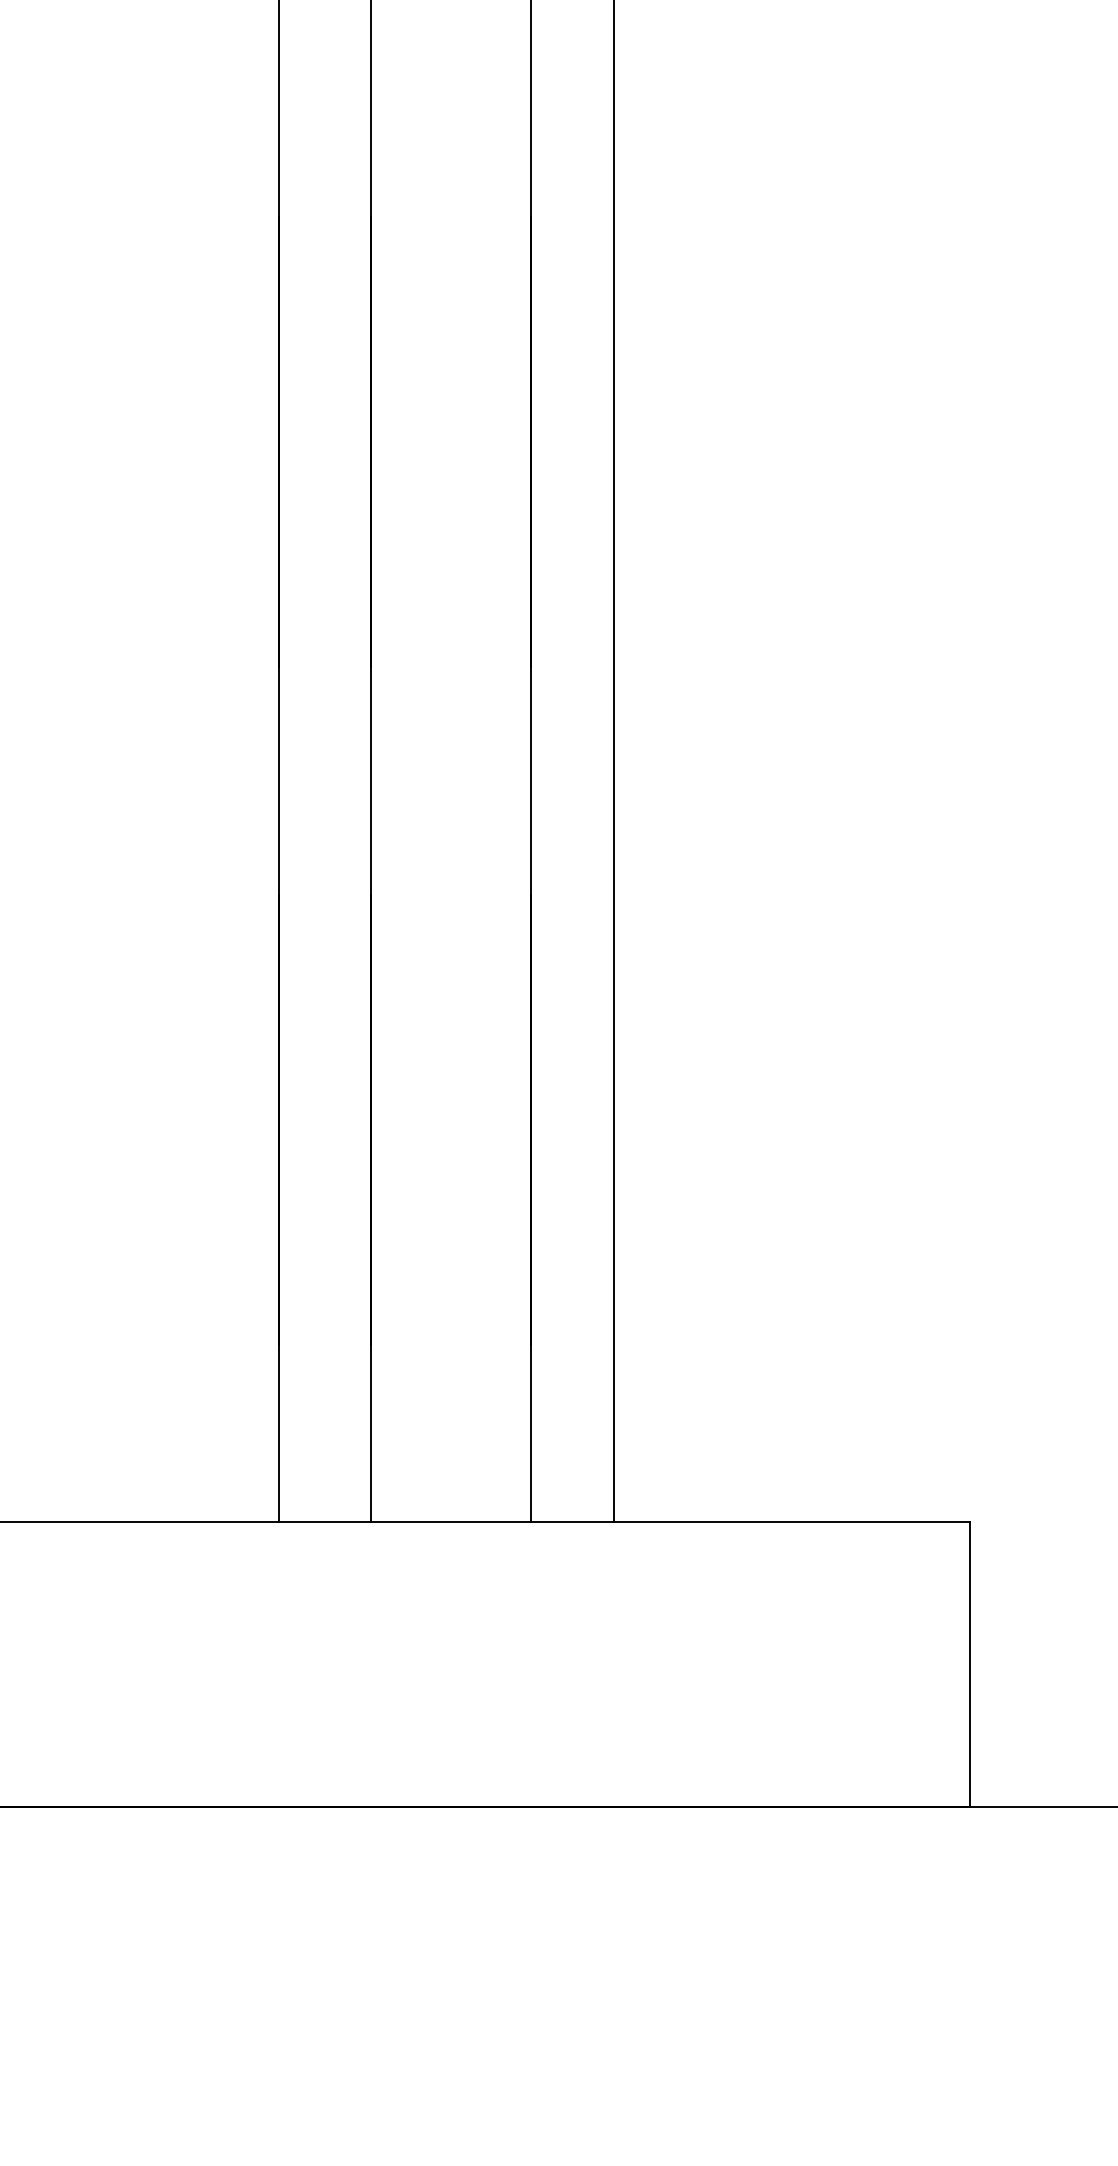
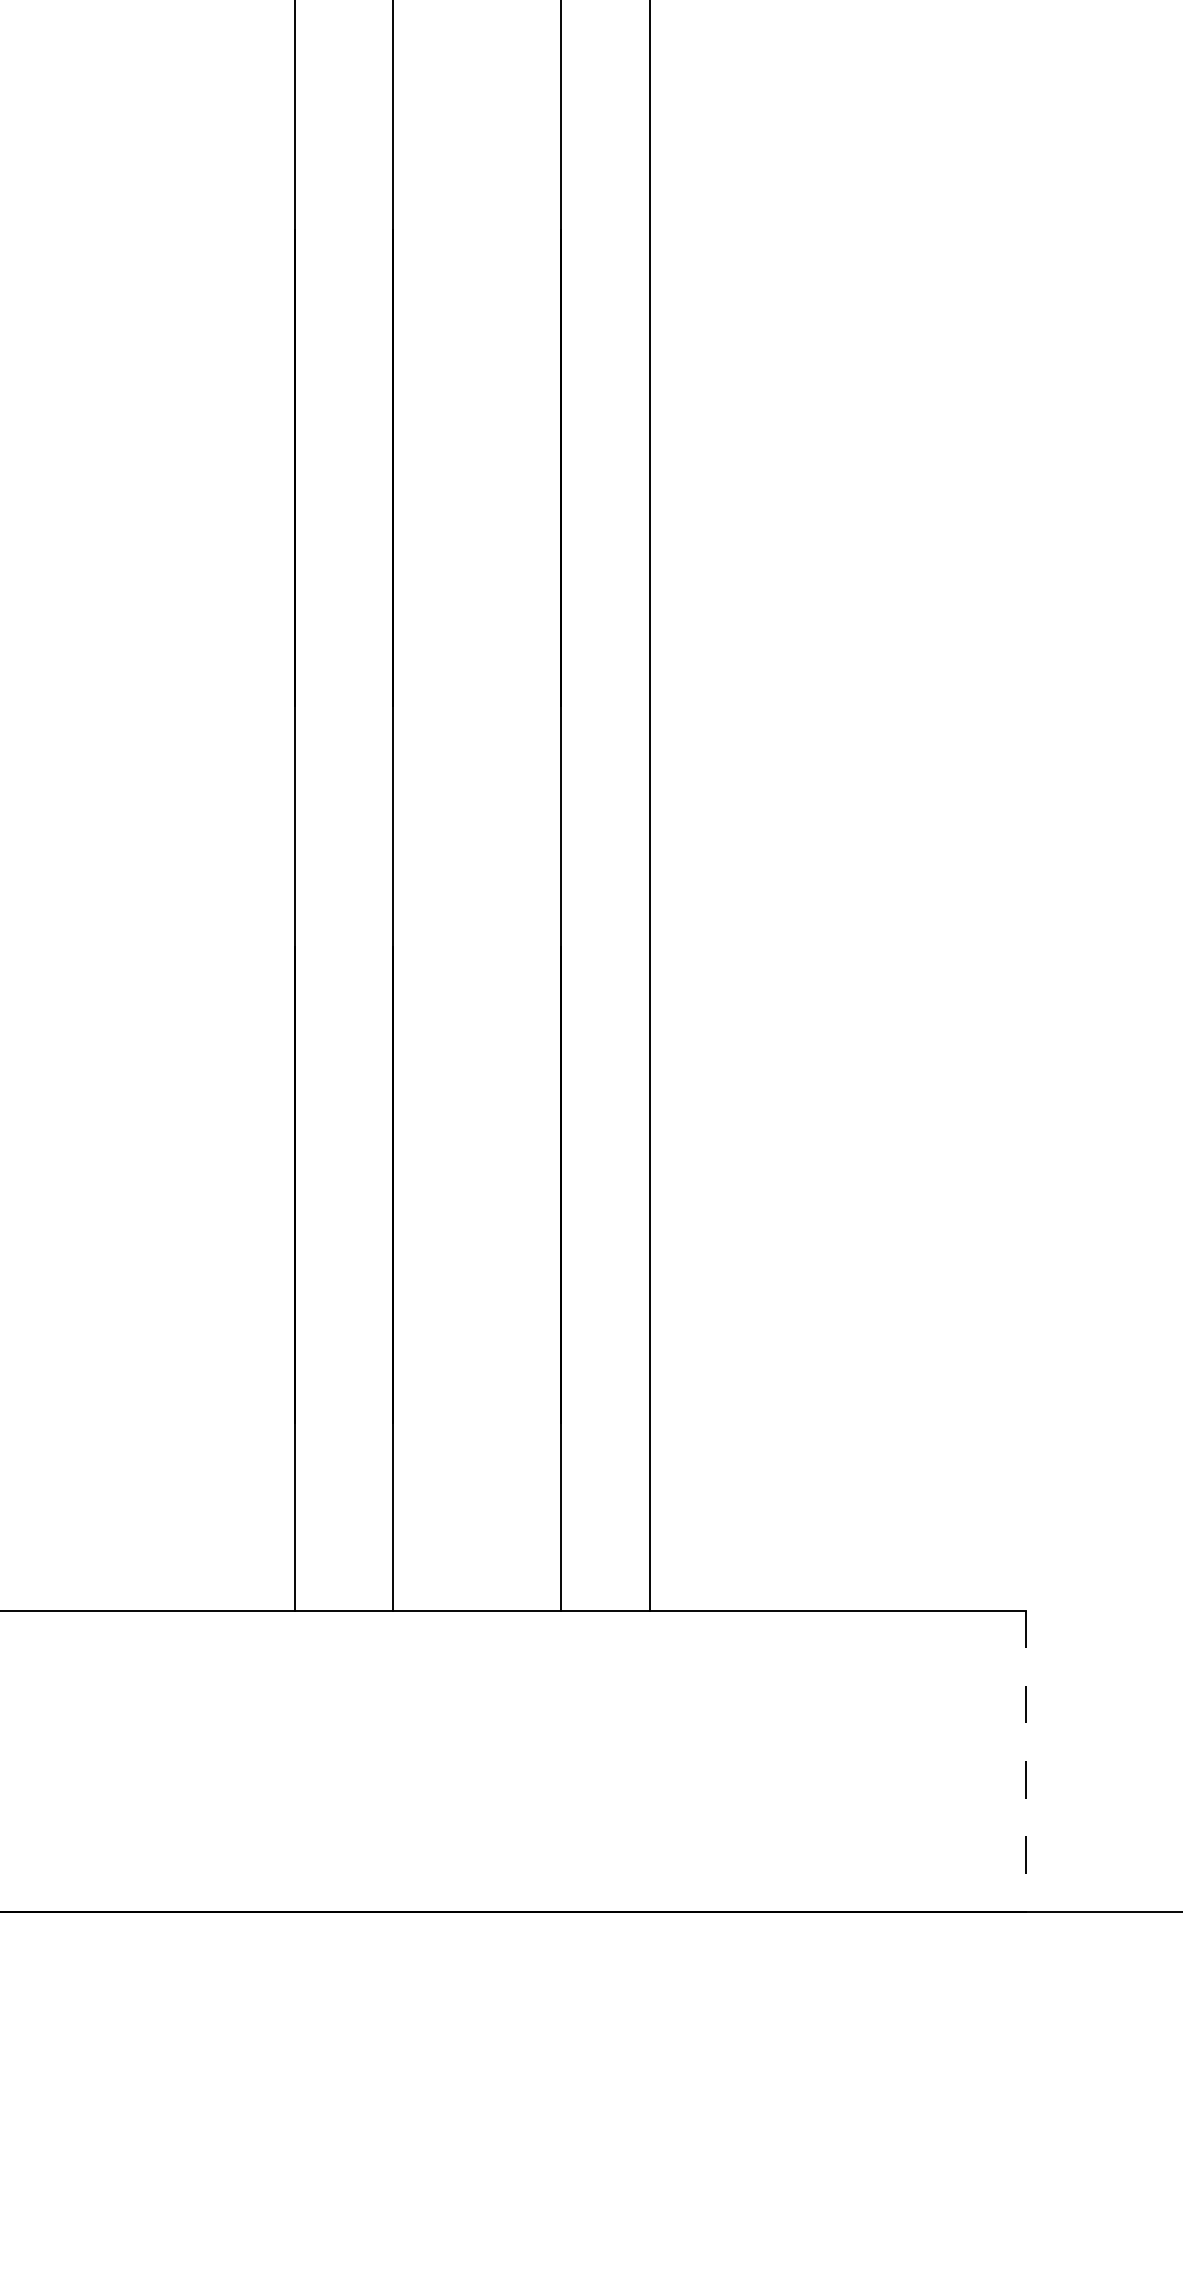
line: (970, 1664) -> (1026, 1761), solid -> dashed

